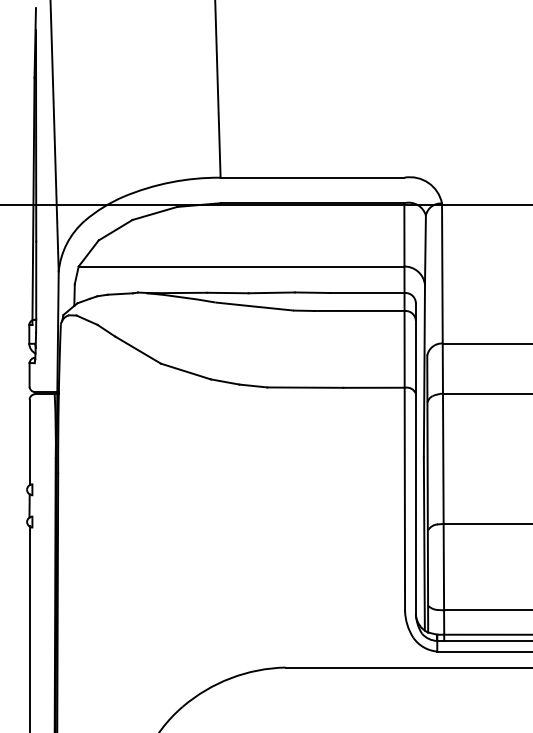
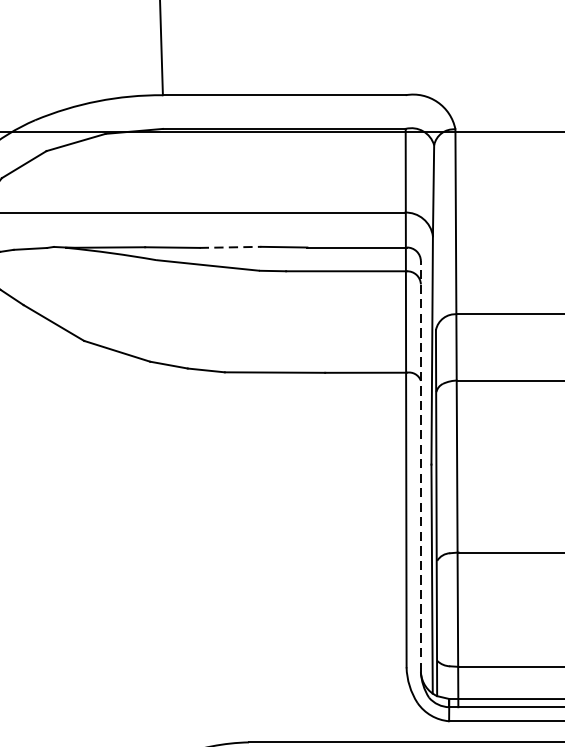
line: (272, 292) -> (231, 246), solid -> dashed
line: (415, 458) -> (420, 466), solid -> dashed

